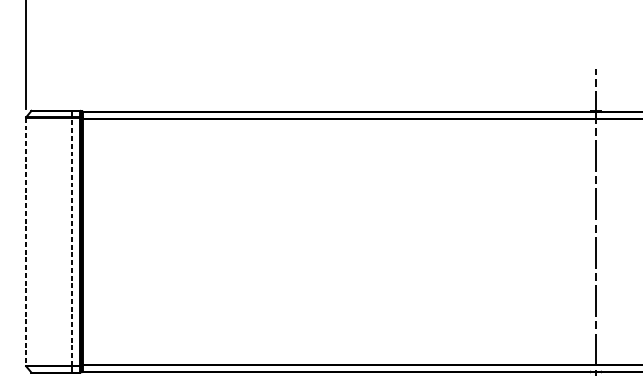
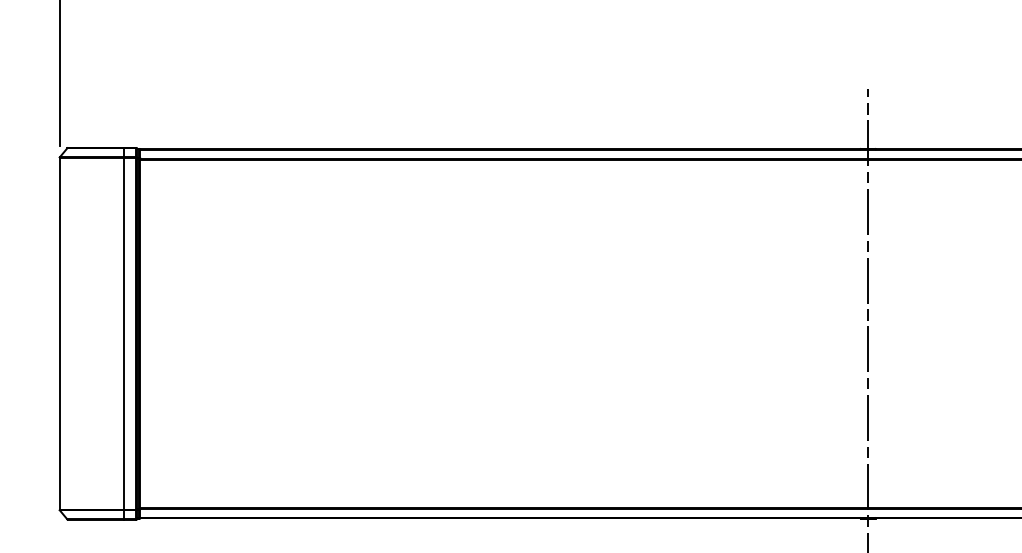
line: (25, 241) -> (59, 333), dashed -> solid
line: (71, 241) -> (124, 333), dashed -> solid

